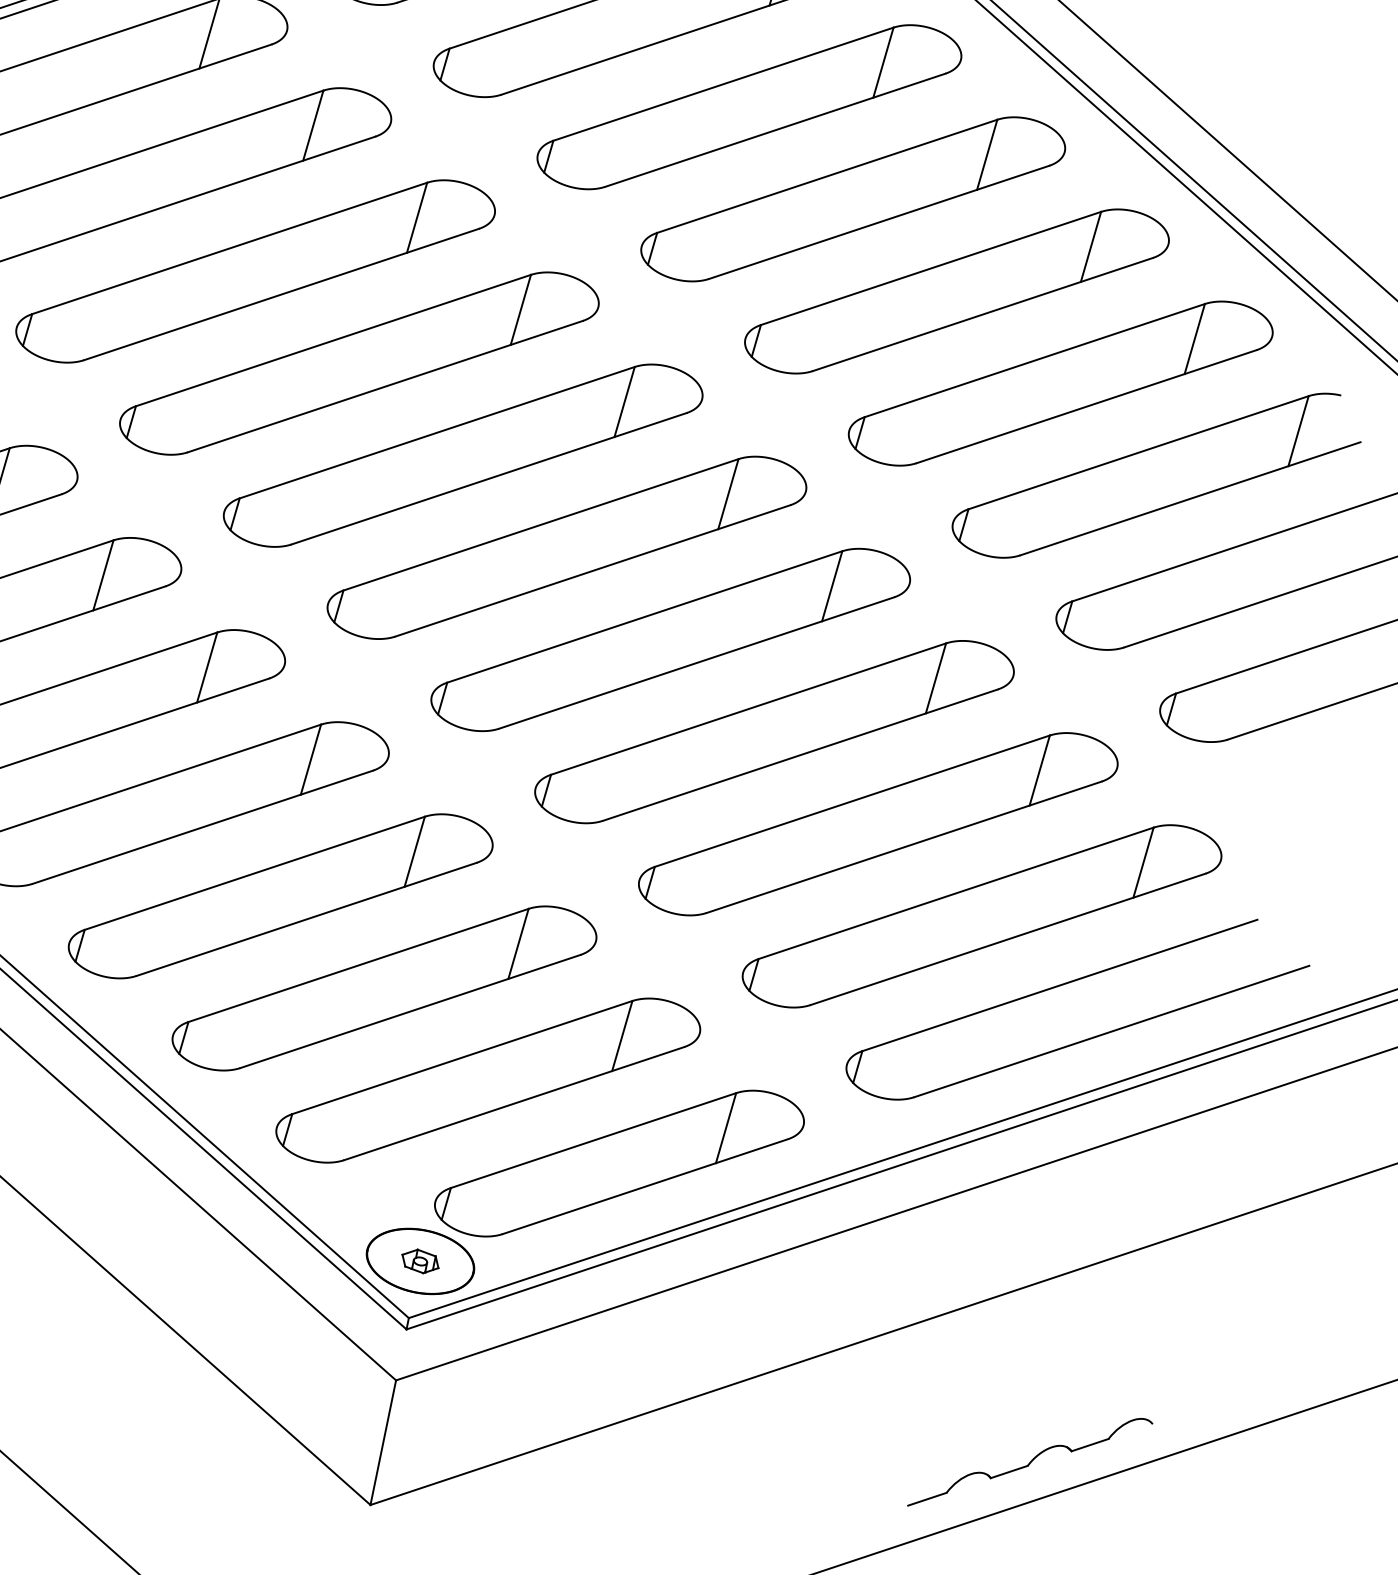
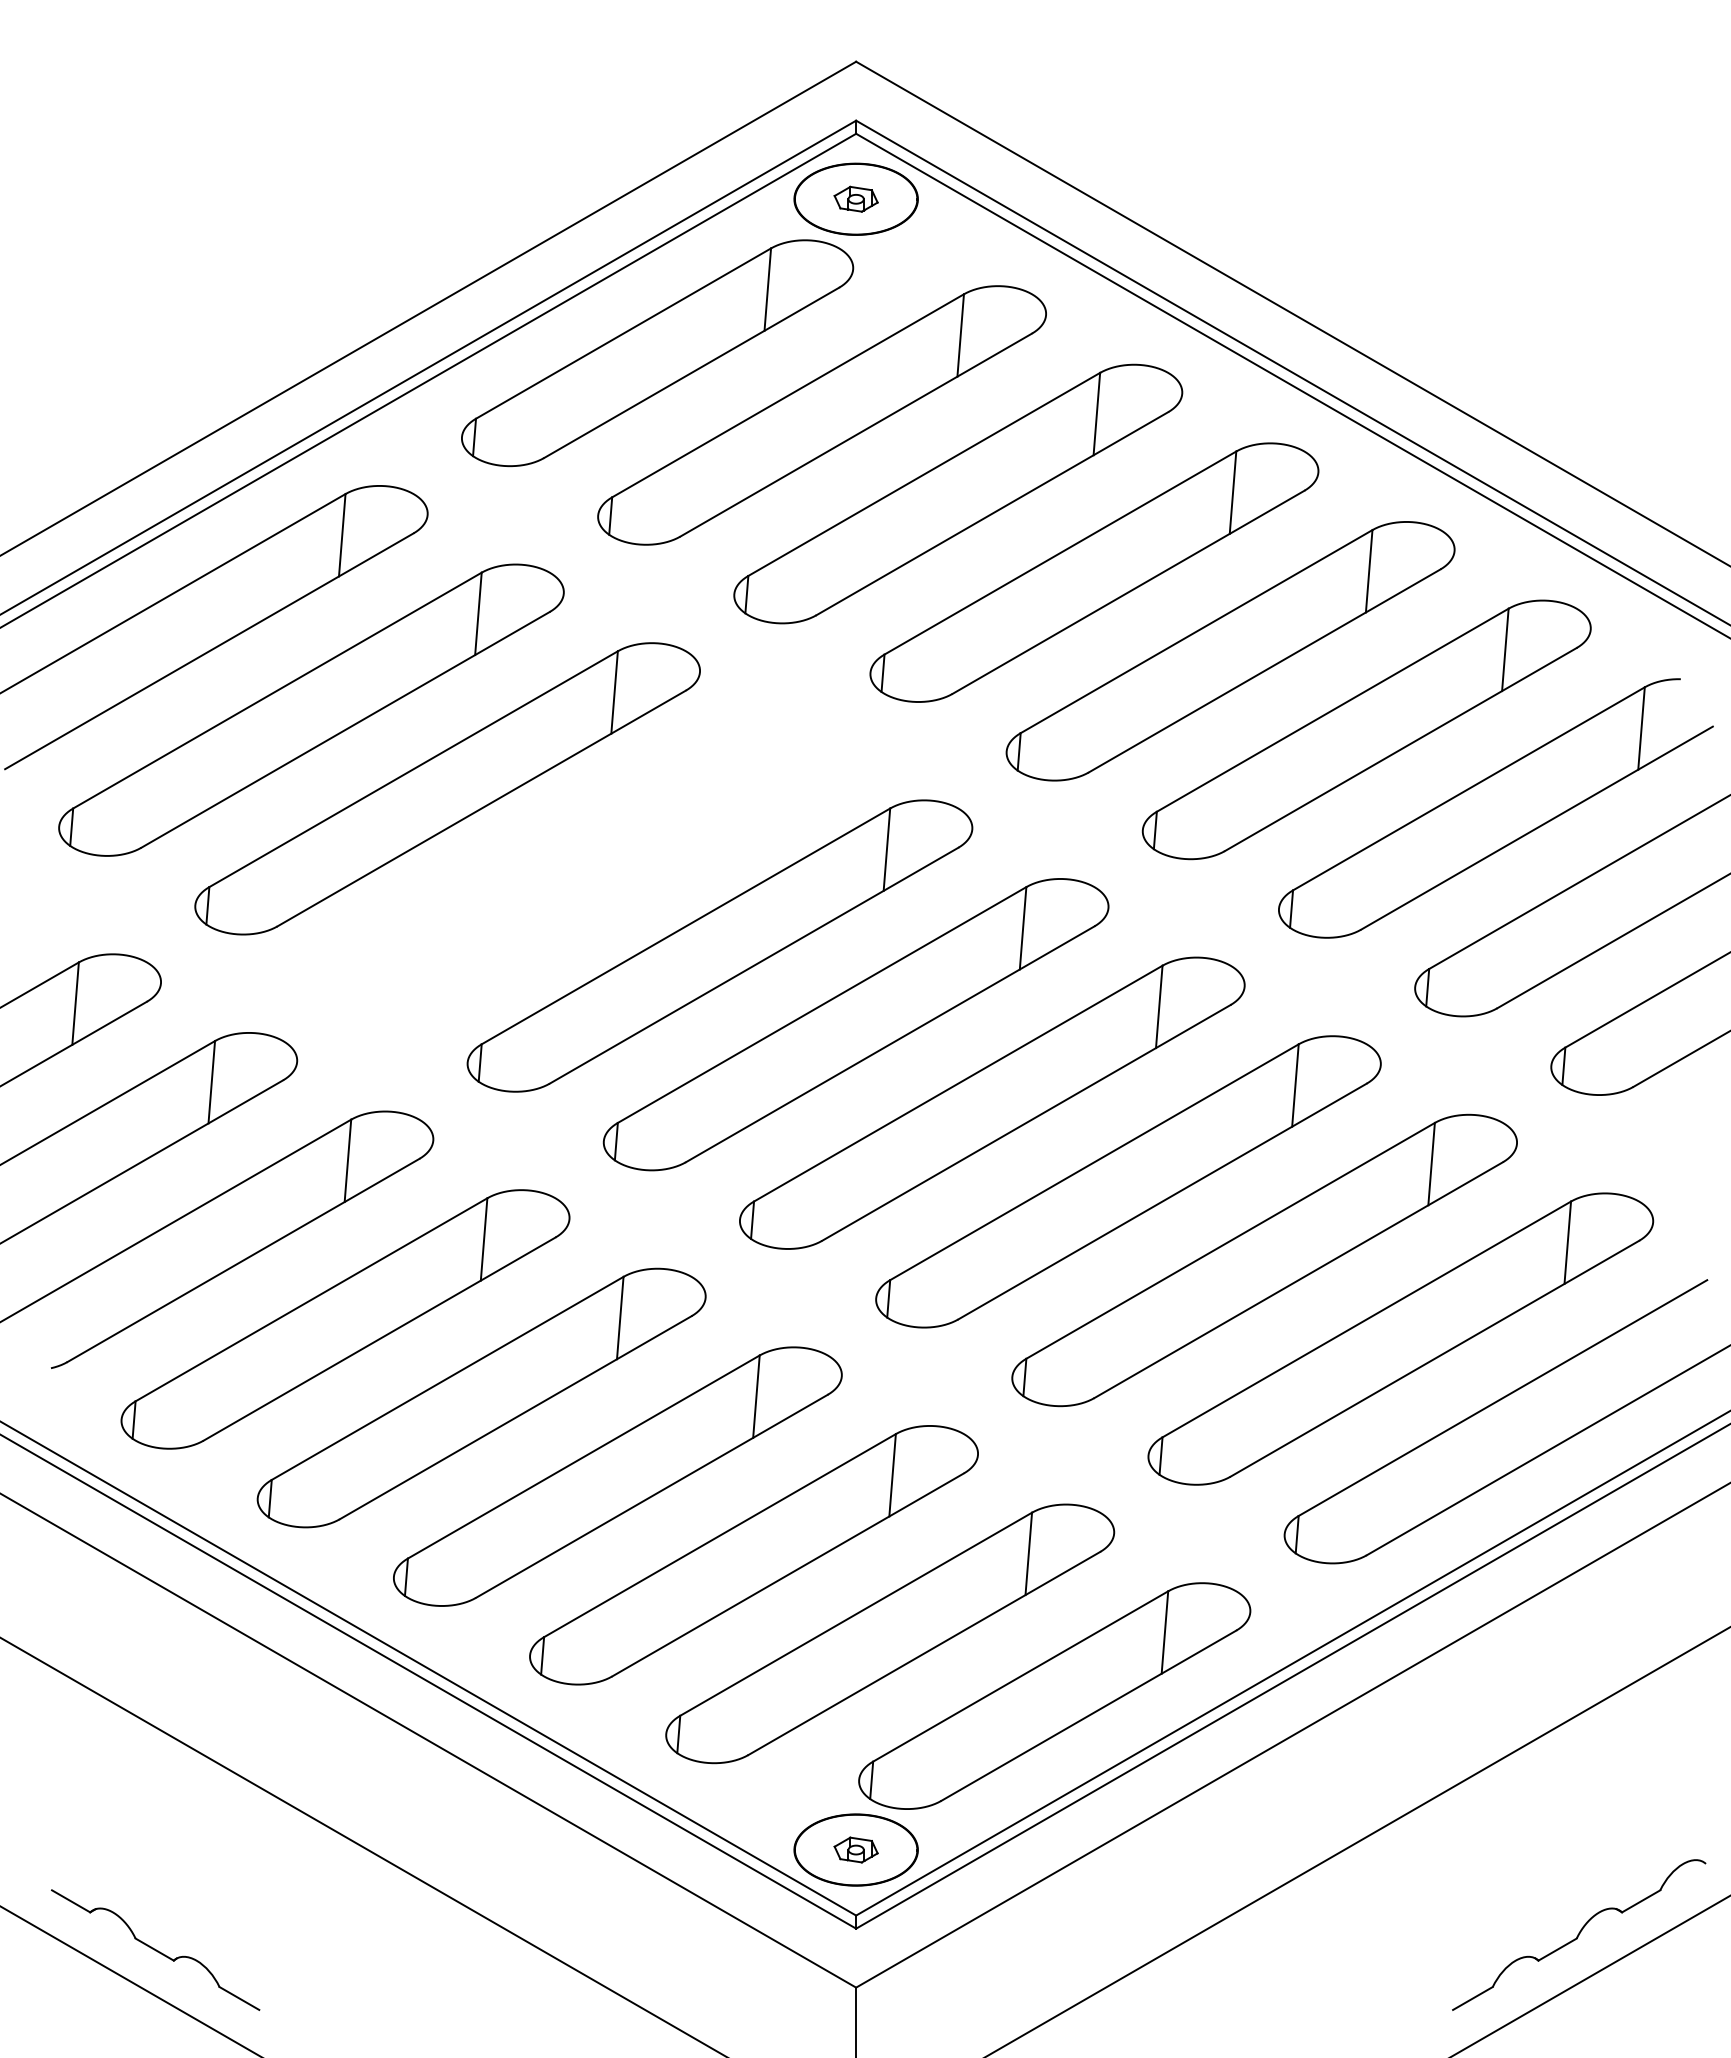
part: (359, 362) -> (583, 866), removed

